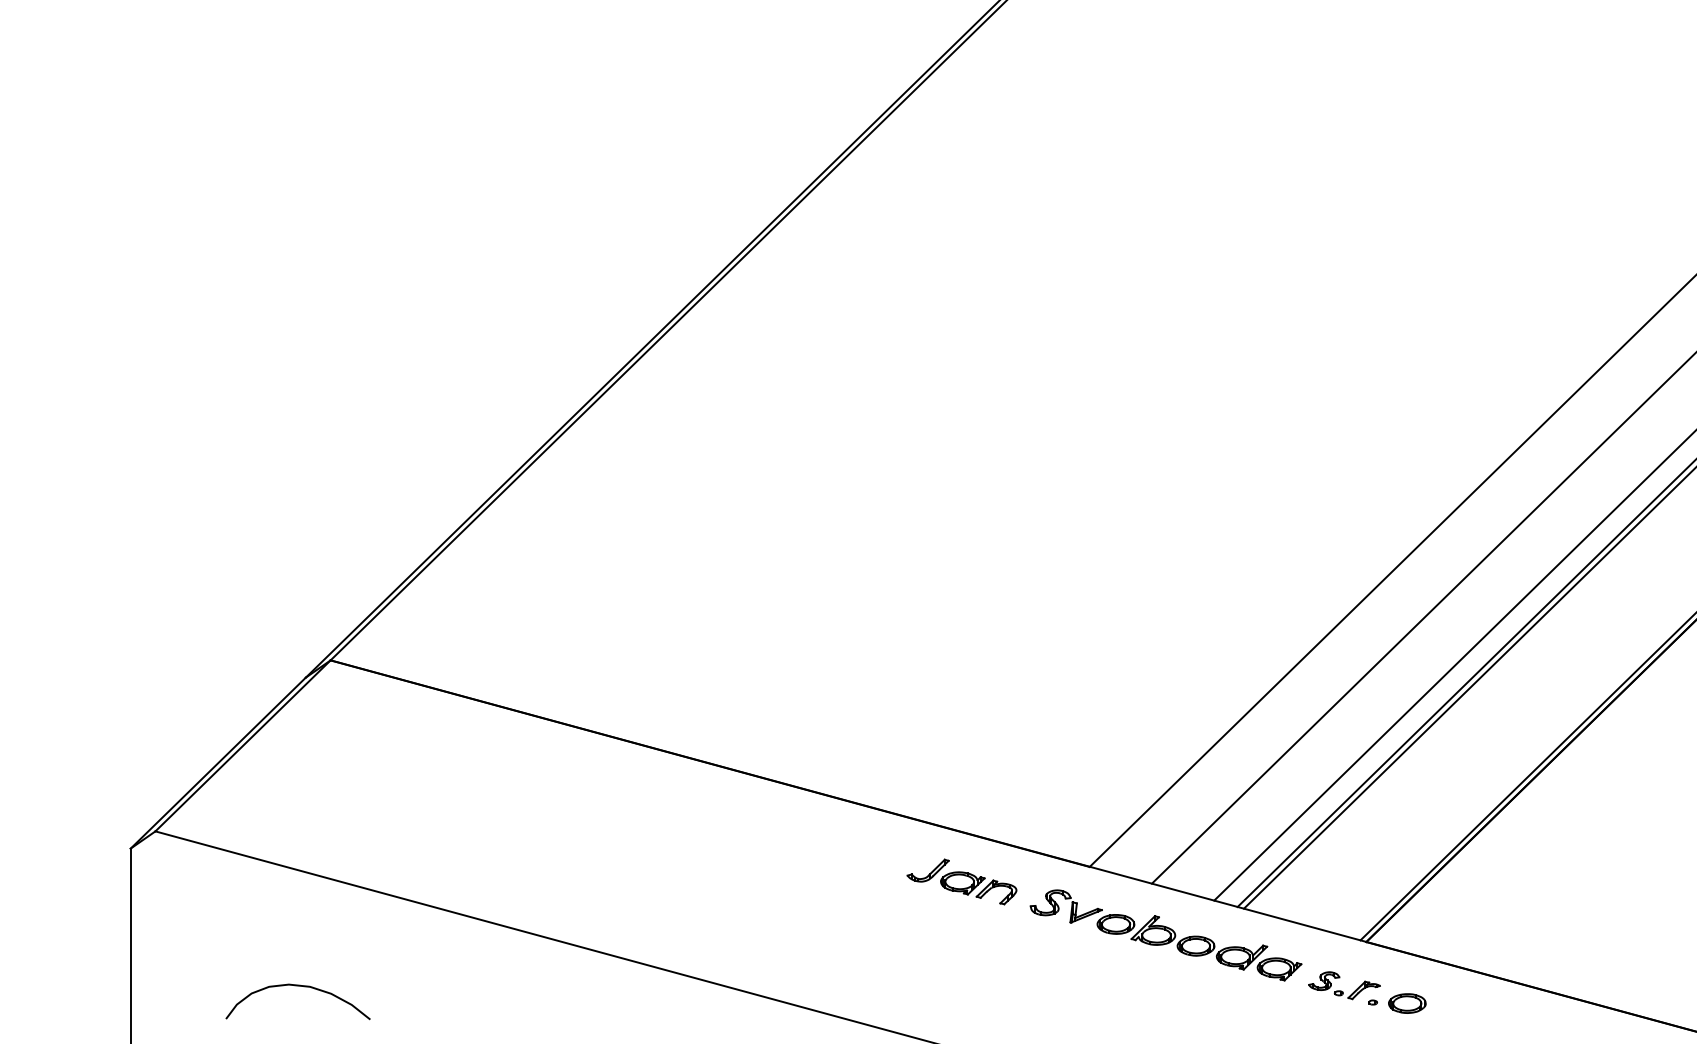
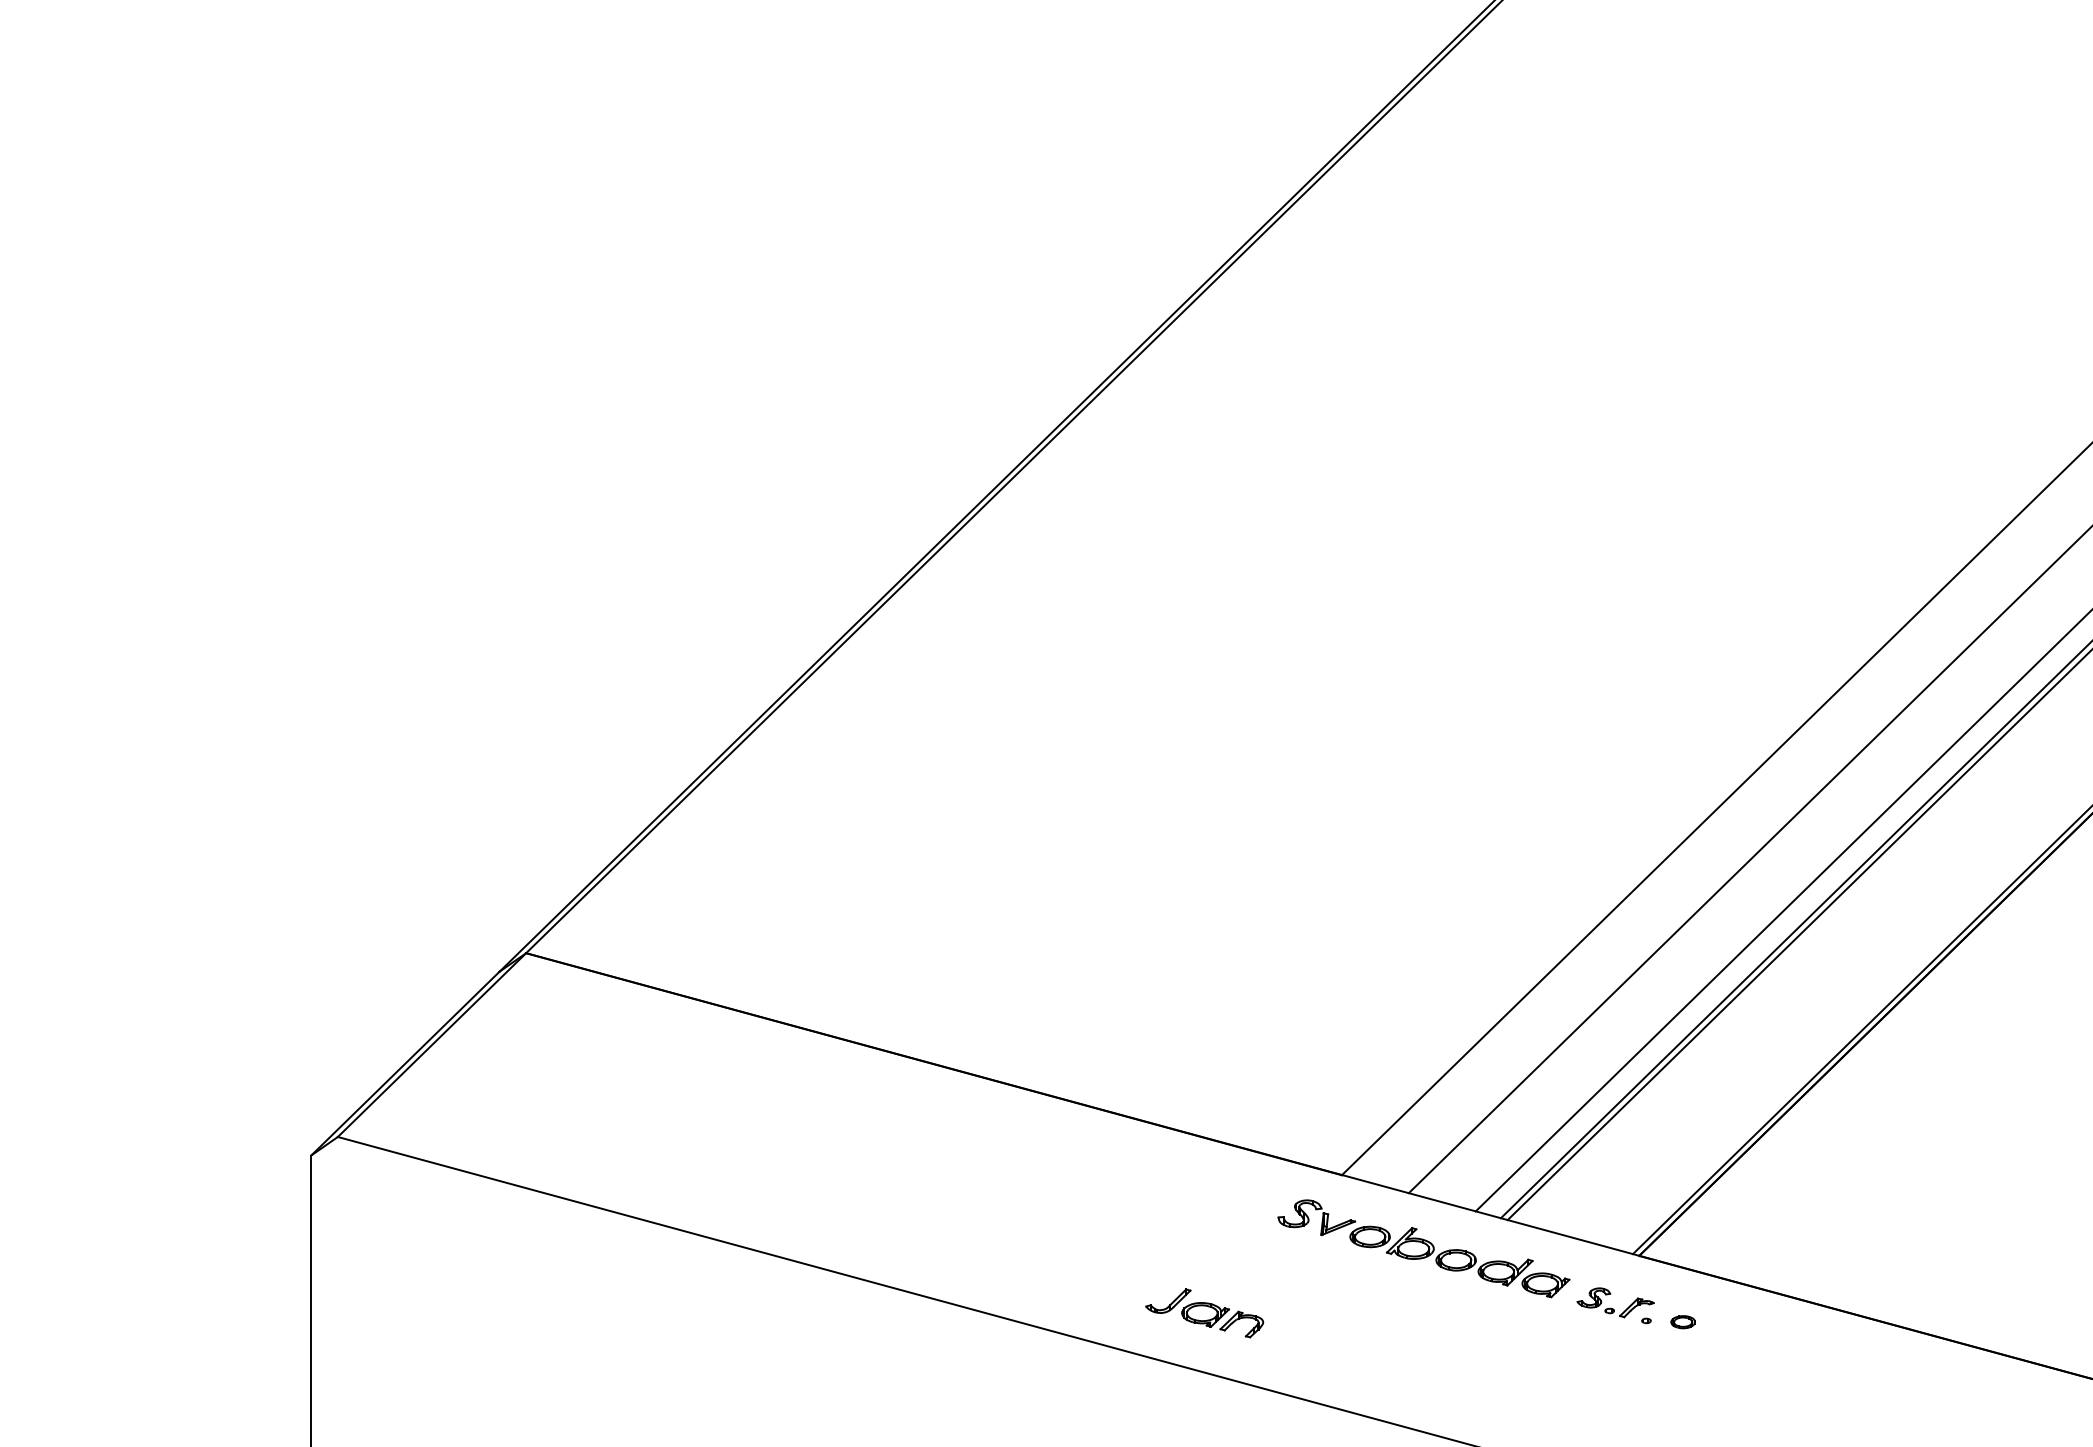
part: (961, 882) -> (1204, 1313), moved
curve: (303, 987) -> (496, 1304), removed
part: (1406, 1004) -> (1682, 1322), size x0.6

